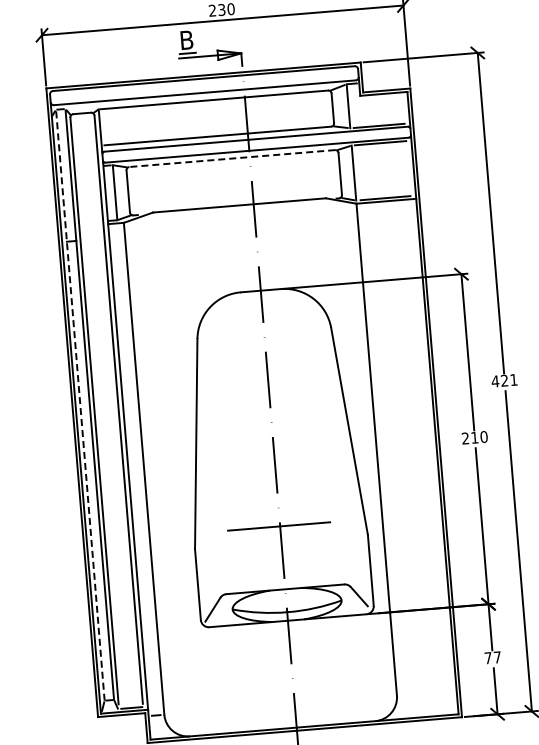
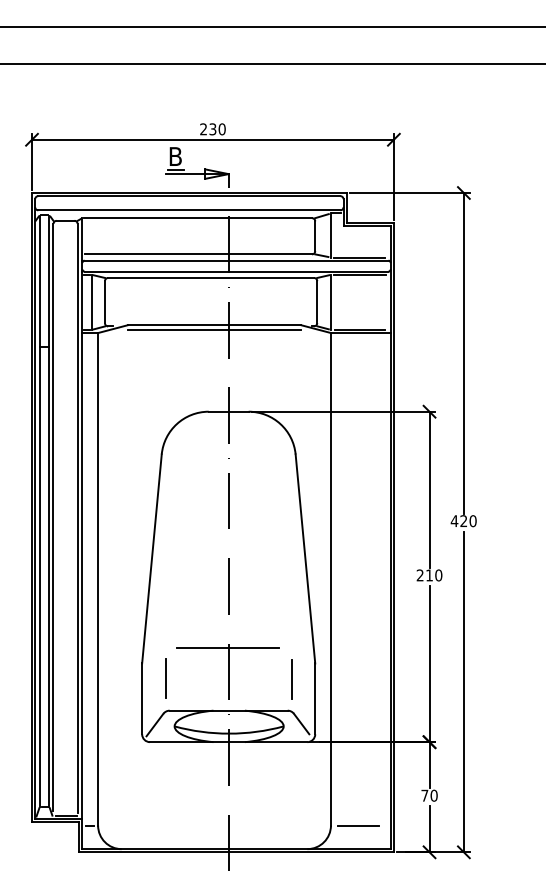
line: (232, 158) -> (211, 277), dashed -> solid
line: (239, 209) -> (214, 329), added
text: (513, 380) -> (472, 521), 421 -> 420
line: (80, 405) -> (39, 511), dashed -> solid
line: (345, 553) -> (291, 679), added
line: (219, 562) -> (165, 678), added
text: (496, 657) -> (433, 795), 77 -> 70
line: (424, 693) -> (358, 825), added

